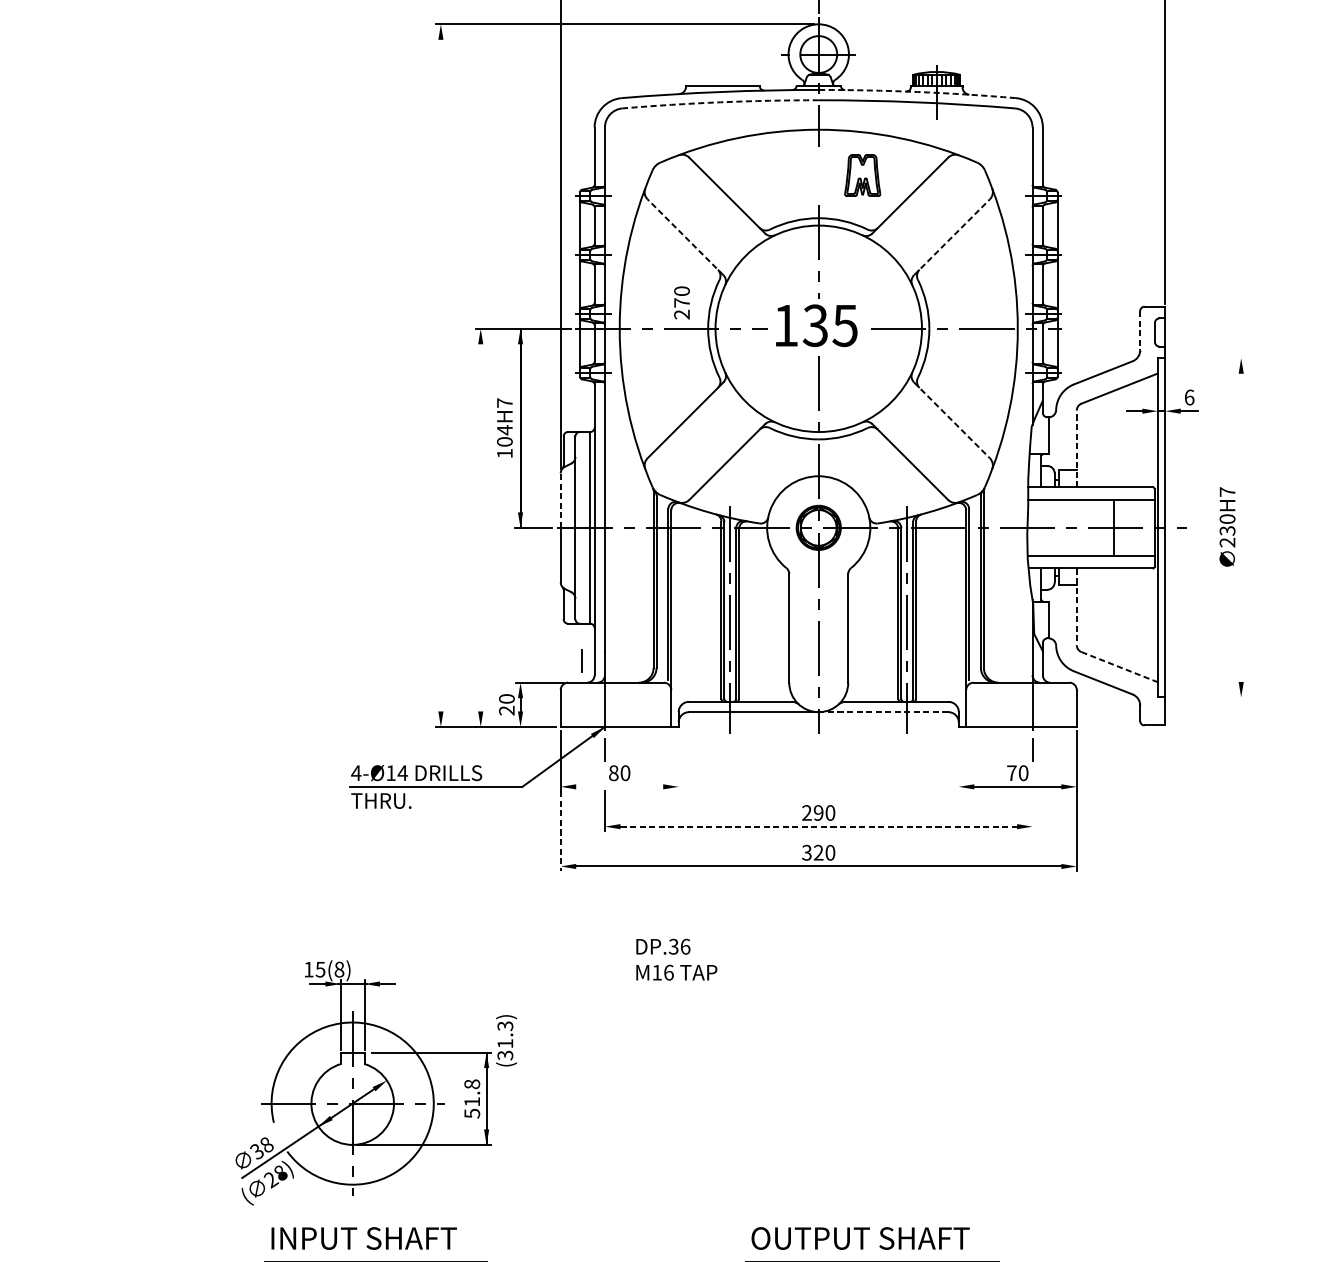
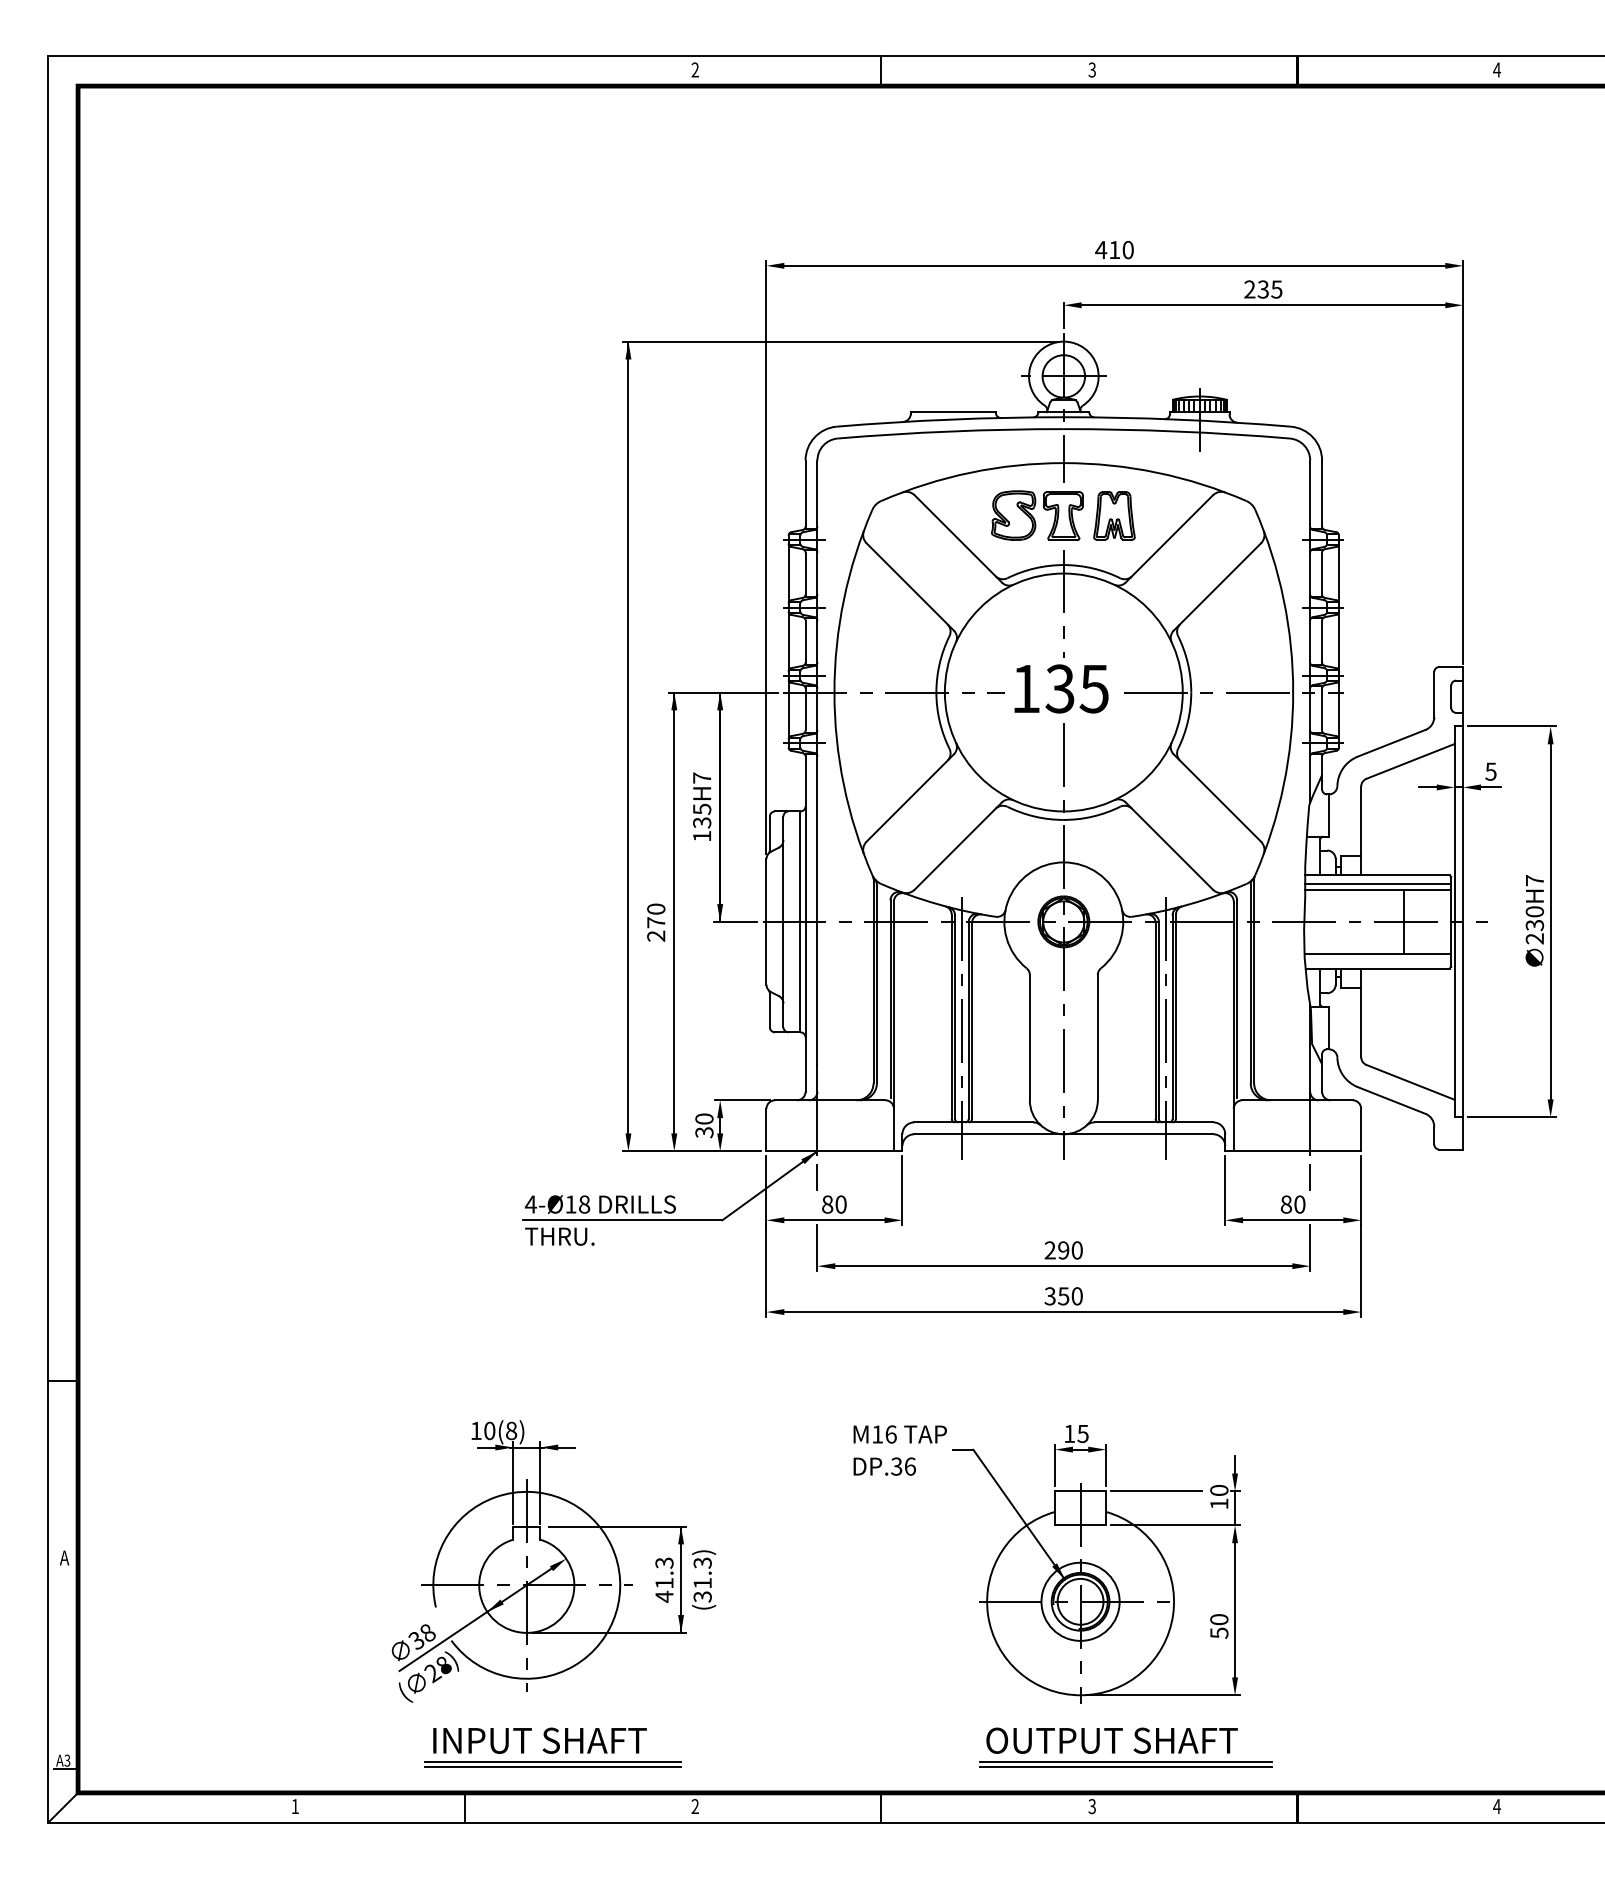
arc: (917, 91) -> (1177, 419), dashed -> solid
arc: (720, 102) -> (950, 431), dashed -> solid
part: (795, 175) -> (1037, 515), added
line: (685, 237) -> (910, 587), dashed -> solid
line: (952, 237) -> (1217, 587), dashed -> solid
text: (682, 302) -> (656, 922), moved
line: (1140, 330) -> (1434, 694), dashed -> solid
line: (1207, 358) -> (1511, 726), added
line: (440, 367) -> (628, 737), added
text: (1189, 397) -> (1490, 771), 6 -> 5
line: (952, 419) -> (1217, 797), dashed -> solid
text: (505, 435) -> (702, 815), 104H7 -> 135H7
line: (1077, 448) -> (1361, 830), dashed -> solid
line: (1091, 495) -> (1378, 884), added
line: (560, 500) -> (766, 890), dashed -> solid
line: (480, 519) -> (674, 912), added
line: (1241, 527) -> (1550, 921), added
line: (1077, 607) -> (1361, 1013), dashed -> solid
line: (581, 661) -> (790, 1075), removed
line: (1120, 667) -> (1411, 1082), dashed -> solid
line: (1207, 697) -> (1511, 1117), added
text: (506, 710) -> (704, 1132), 20 -> 30
line: (883, 712) -> (1138, 1134), dashed -> solid
line: (678, 760) -> (902, 1190), added
line: (959, 760) -> (1225, 1190), added
text: (402, 773) -> (584, 1204), 4-Ø14 -> 4-Ø18
text: (1011, 773) -> (1285, 1204), 70 -> 80
line: (619, 787) -> (834, 1220), added
line: (1032, 811) -> (1310, 1248), added
line: (818, 826) -> (1063, 1266), dashed -> solid
line: (560, 831) -> (766, 1271), dashed -> solid
text: (818, 852) -> (1063, 1296), 320 -> 350
text: (663, 946) -> (884, 1466), moved
text: (320, 969) -> (489, 1430), 15(8) -> 10(8)
text: (506, 1040) -> (704, 1579), moved
part: (847, 1085) -> (1096, 1564), added
text: (472, 1099) -> (664, 1580), 51.8 -> 41.3
line: (375, 1257) -> (553, 1762), added
line: (872, 1257) -> (1125, 1762), added

